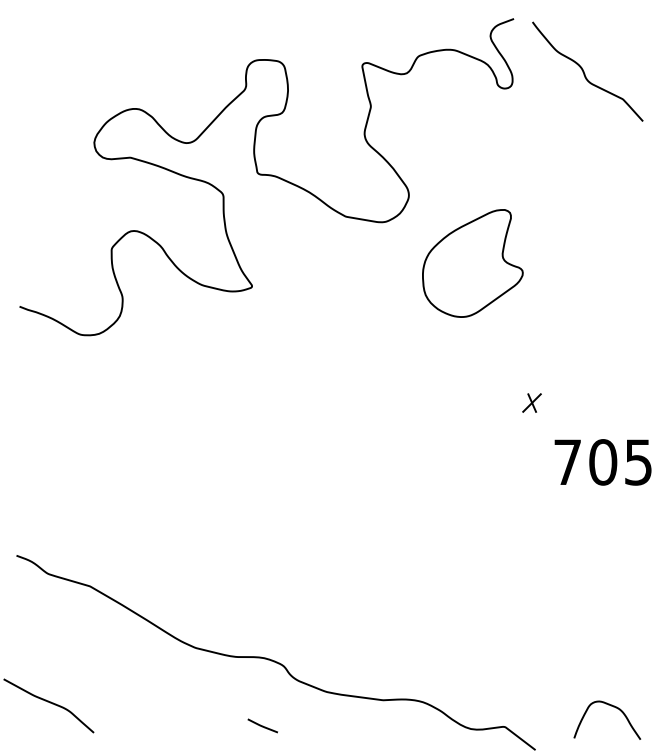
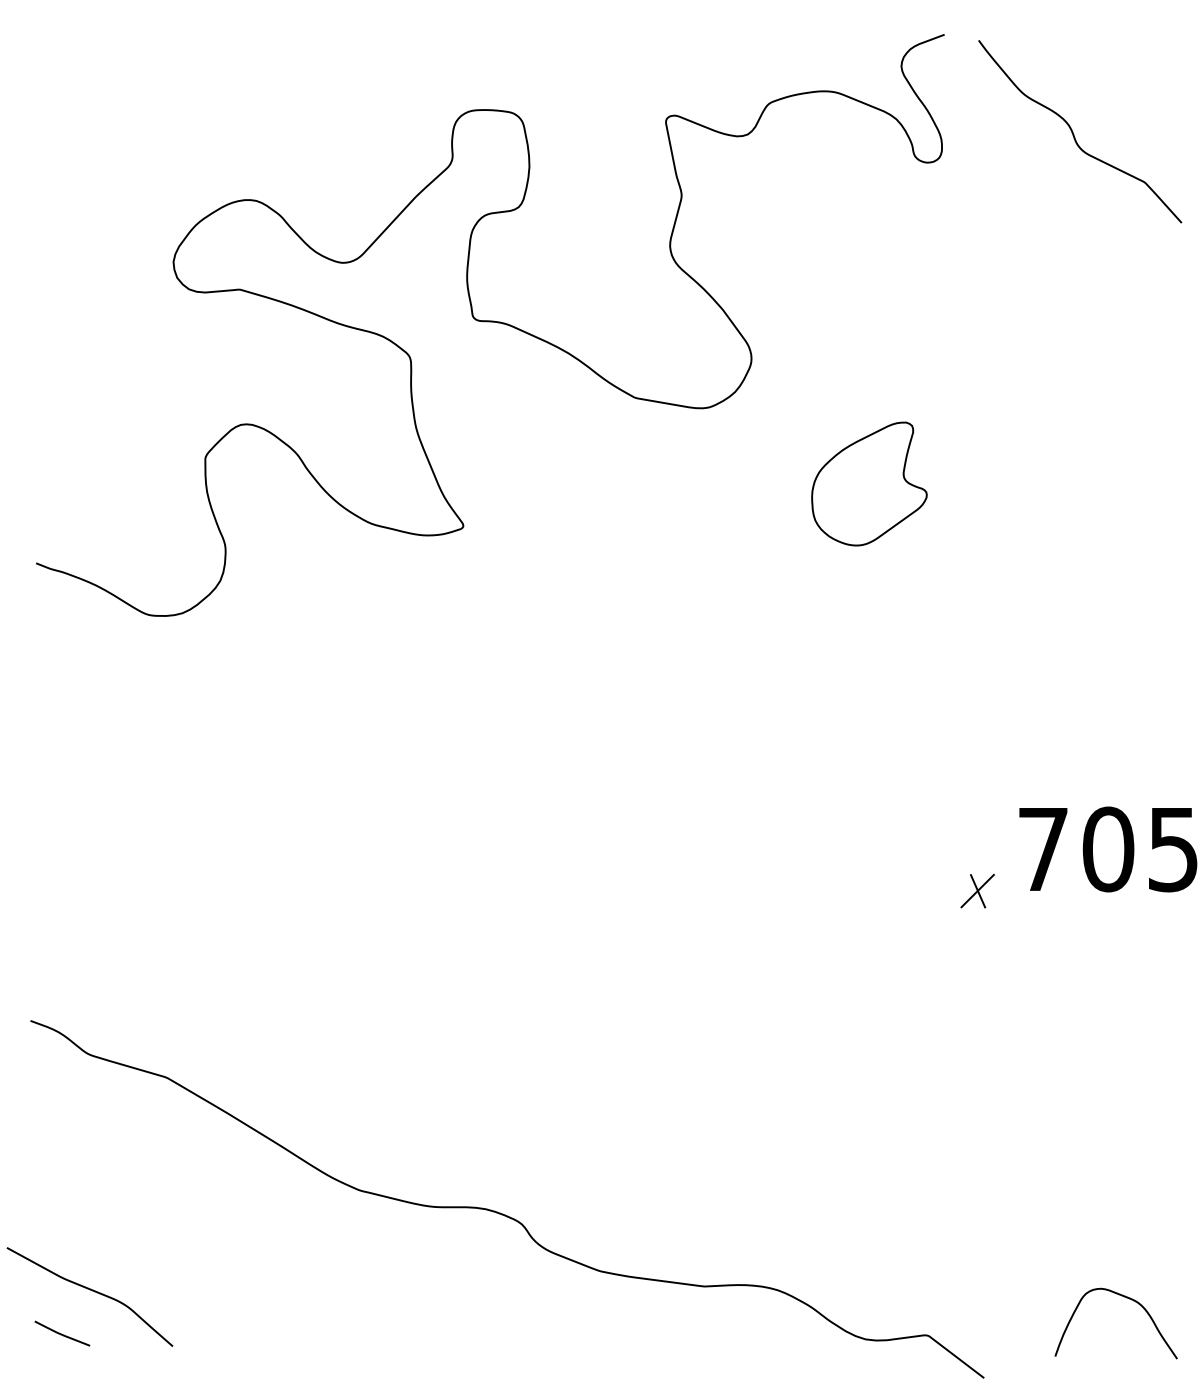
part: (473, 263) -> (870, 484), size x0.62
part: (531, 402) -> (976, 890), moved
line: (262, 725) -> (61, 1332), moved

